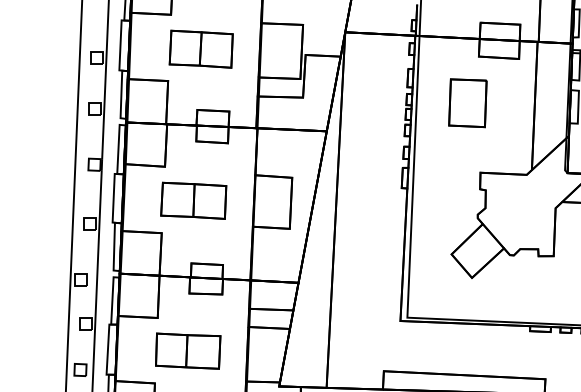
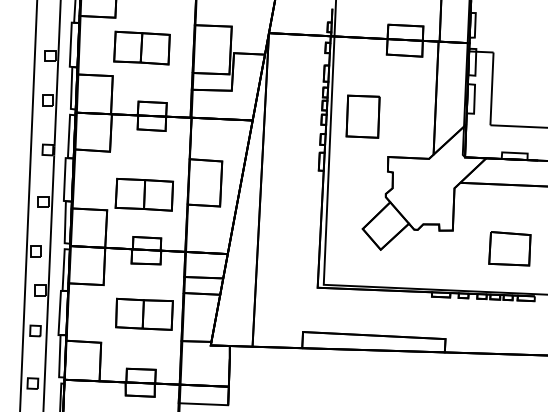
part: (467, 102) -> (362, 116), moved
part: (192, 200) -> (143, 194), moved
part: (188, 350) -> (144, 313), moved

